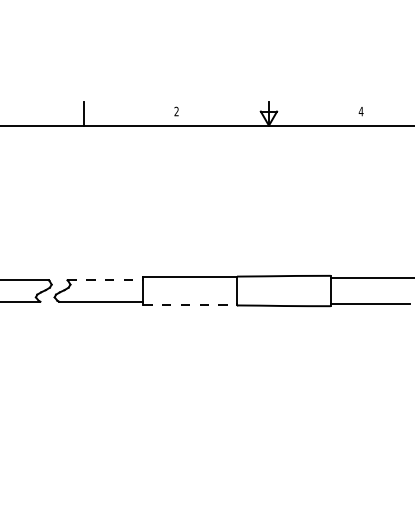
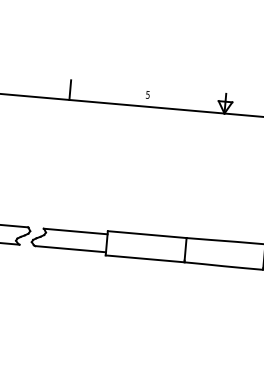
text: (176, 111) -> (147, 94), 2 -> 5
line: (105, 280) -> (75, 231), dashed -> solid
line: (190, 305) -> (145, 258), dashed -> solid

